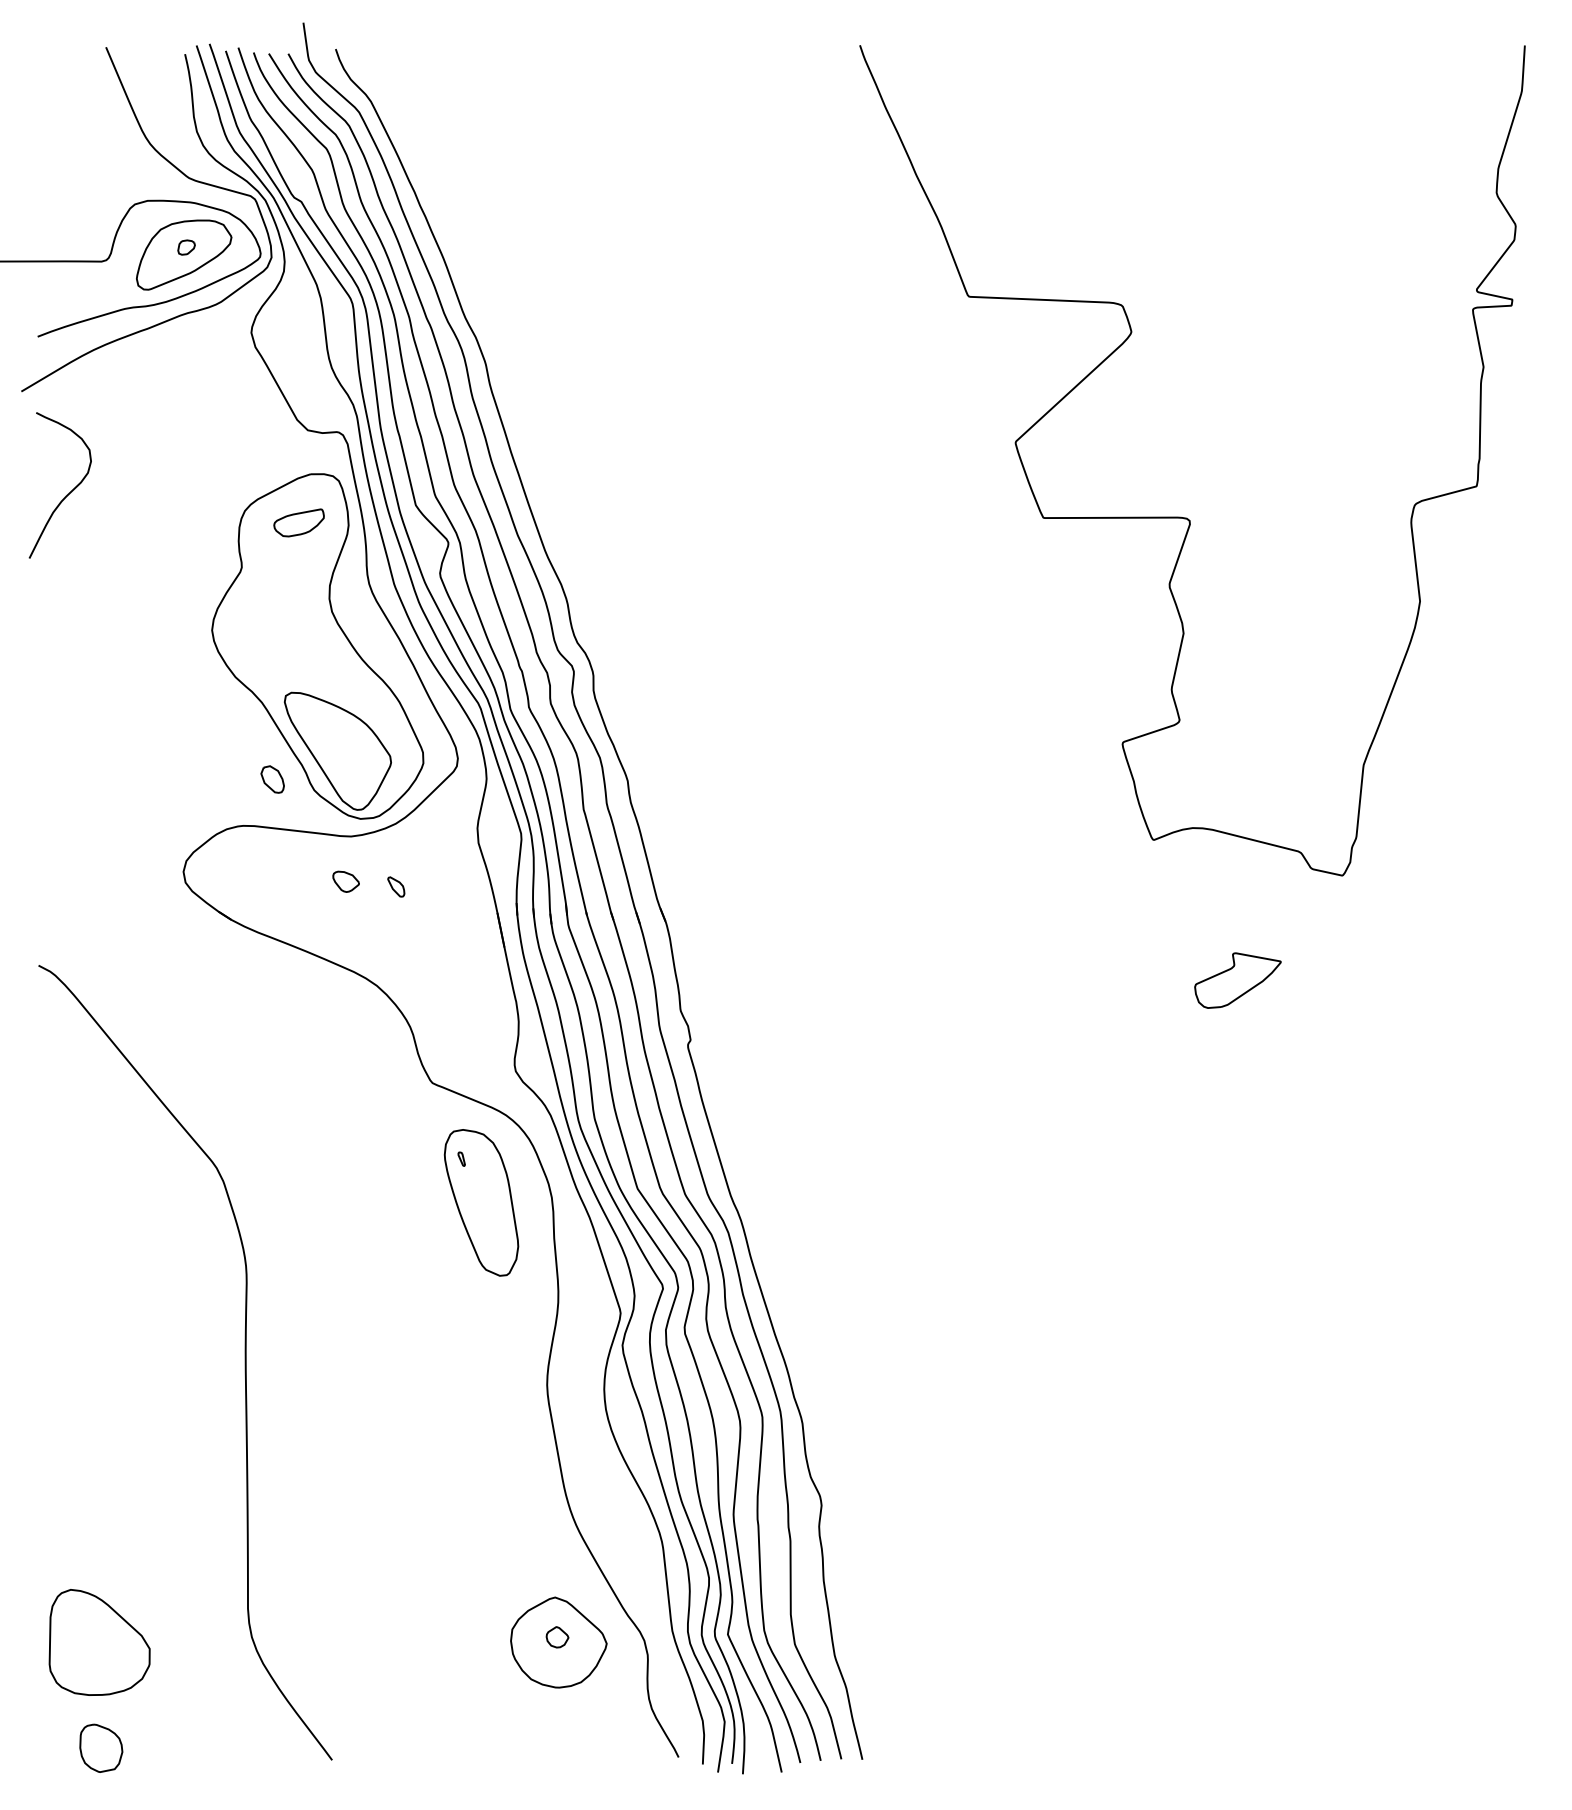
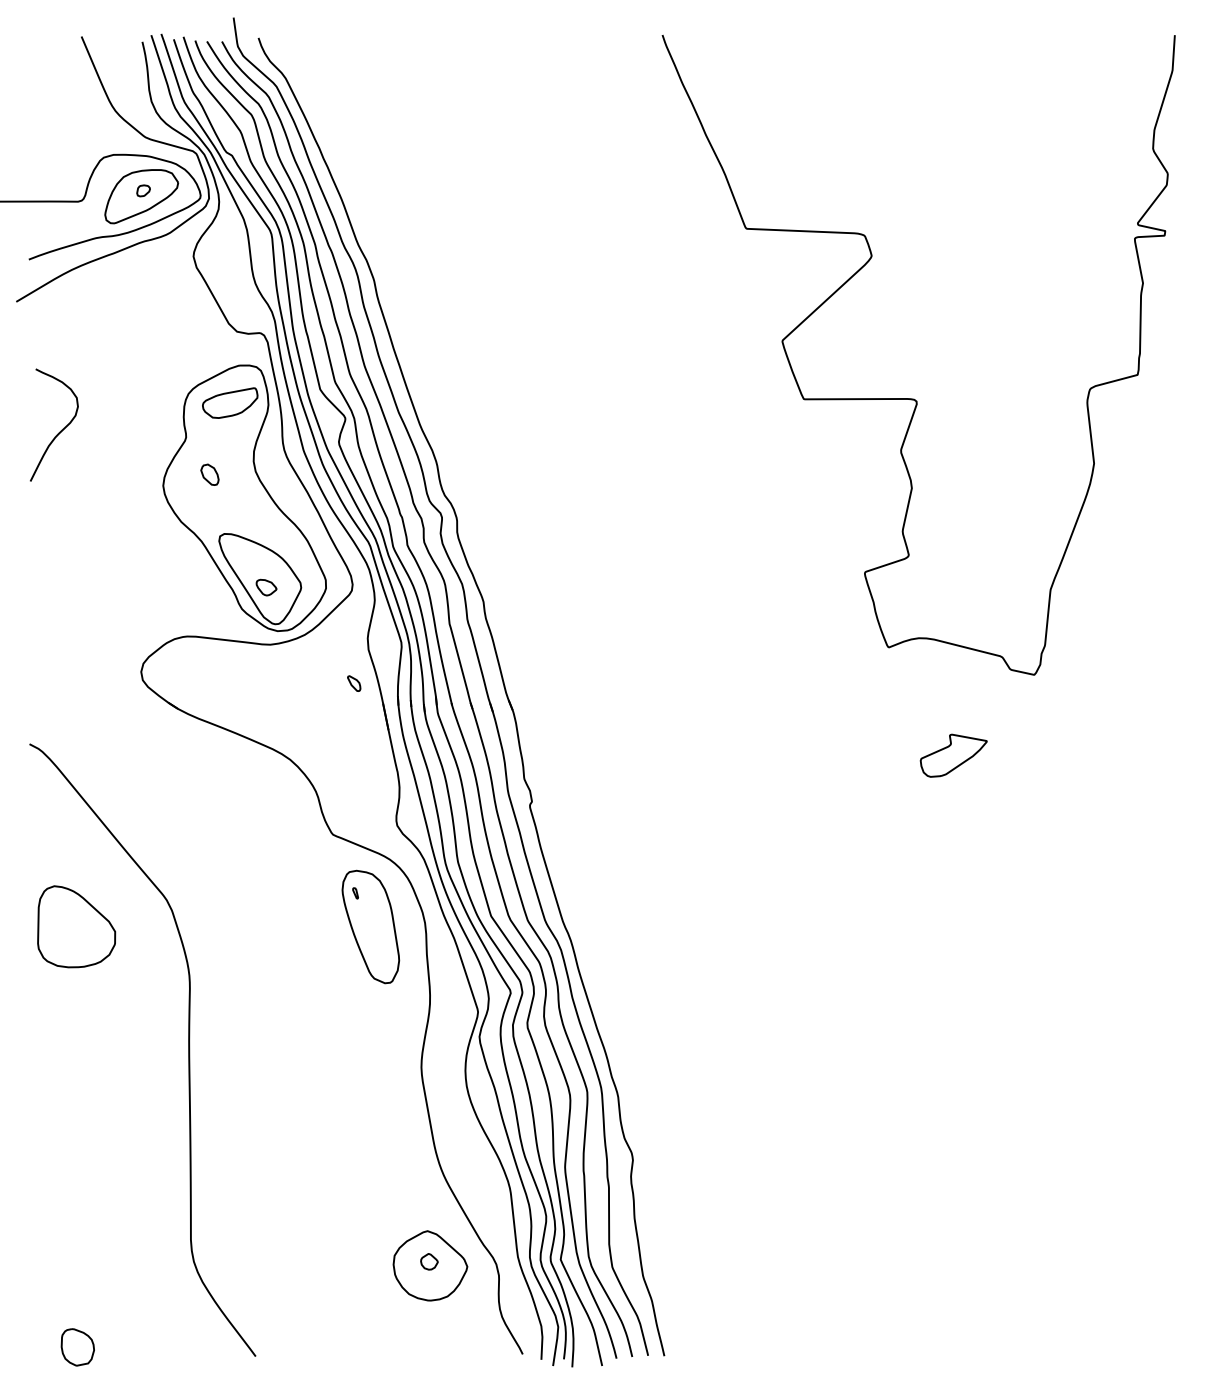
curve: (68, 492) -> (60, 430), moved
part: (299, 522) -> (230, 402), size x1.43
part: (272, 779) -> (209, 474), moved
part: (346, 881) -> (266, 587), moved
part: (396, 886) -> (354, 683), moved
part: (99, 1642) -> (76, 926), moved

